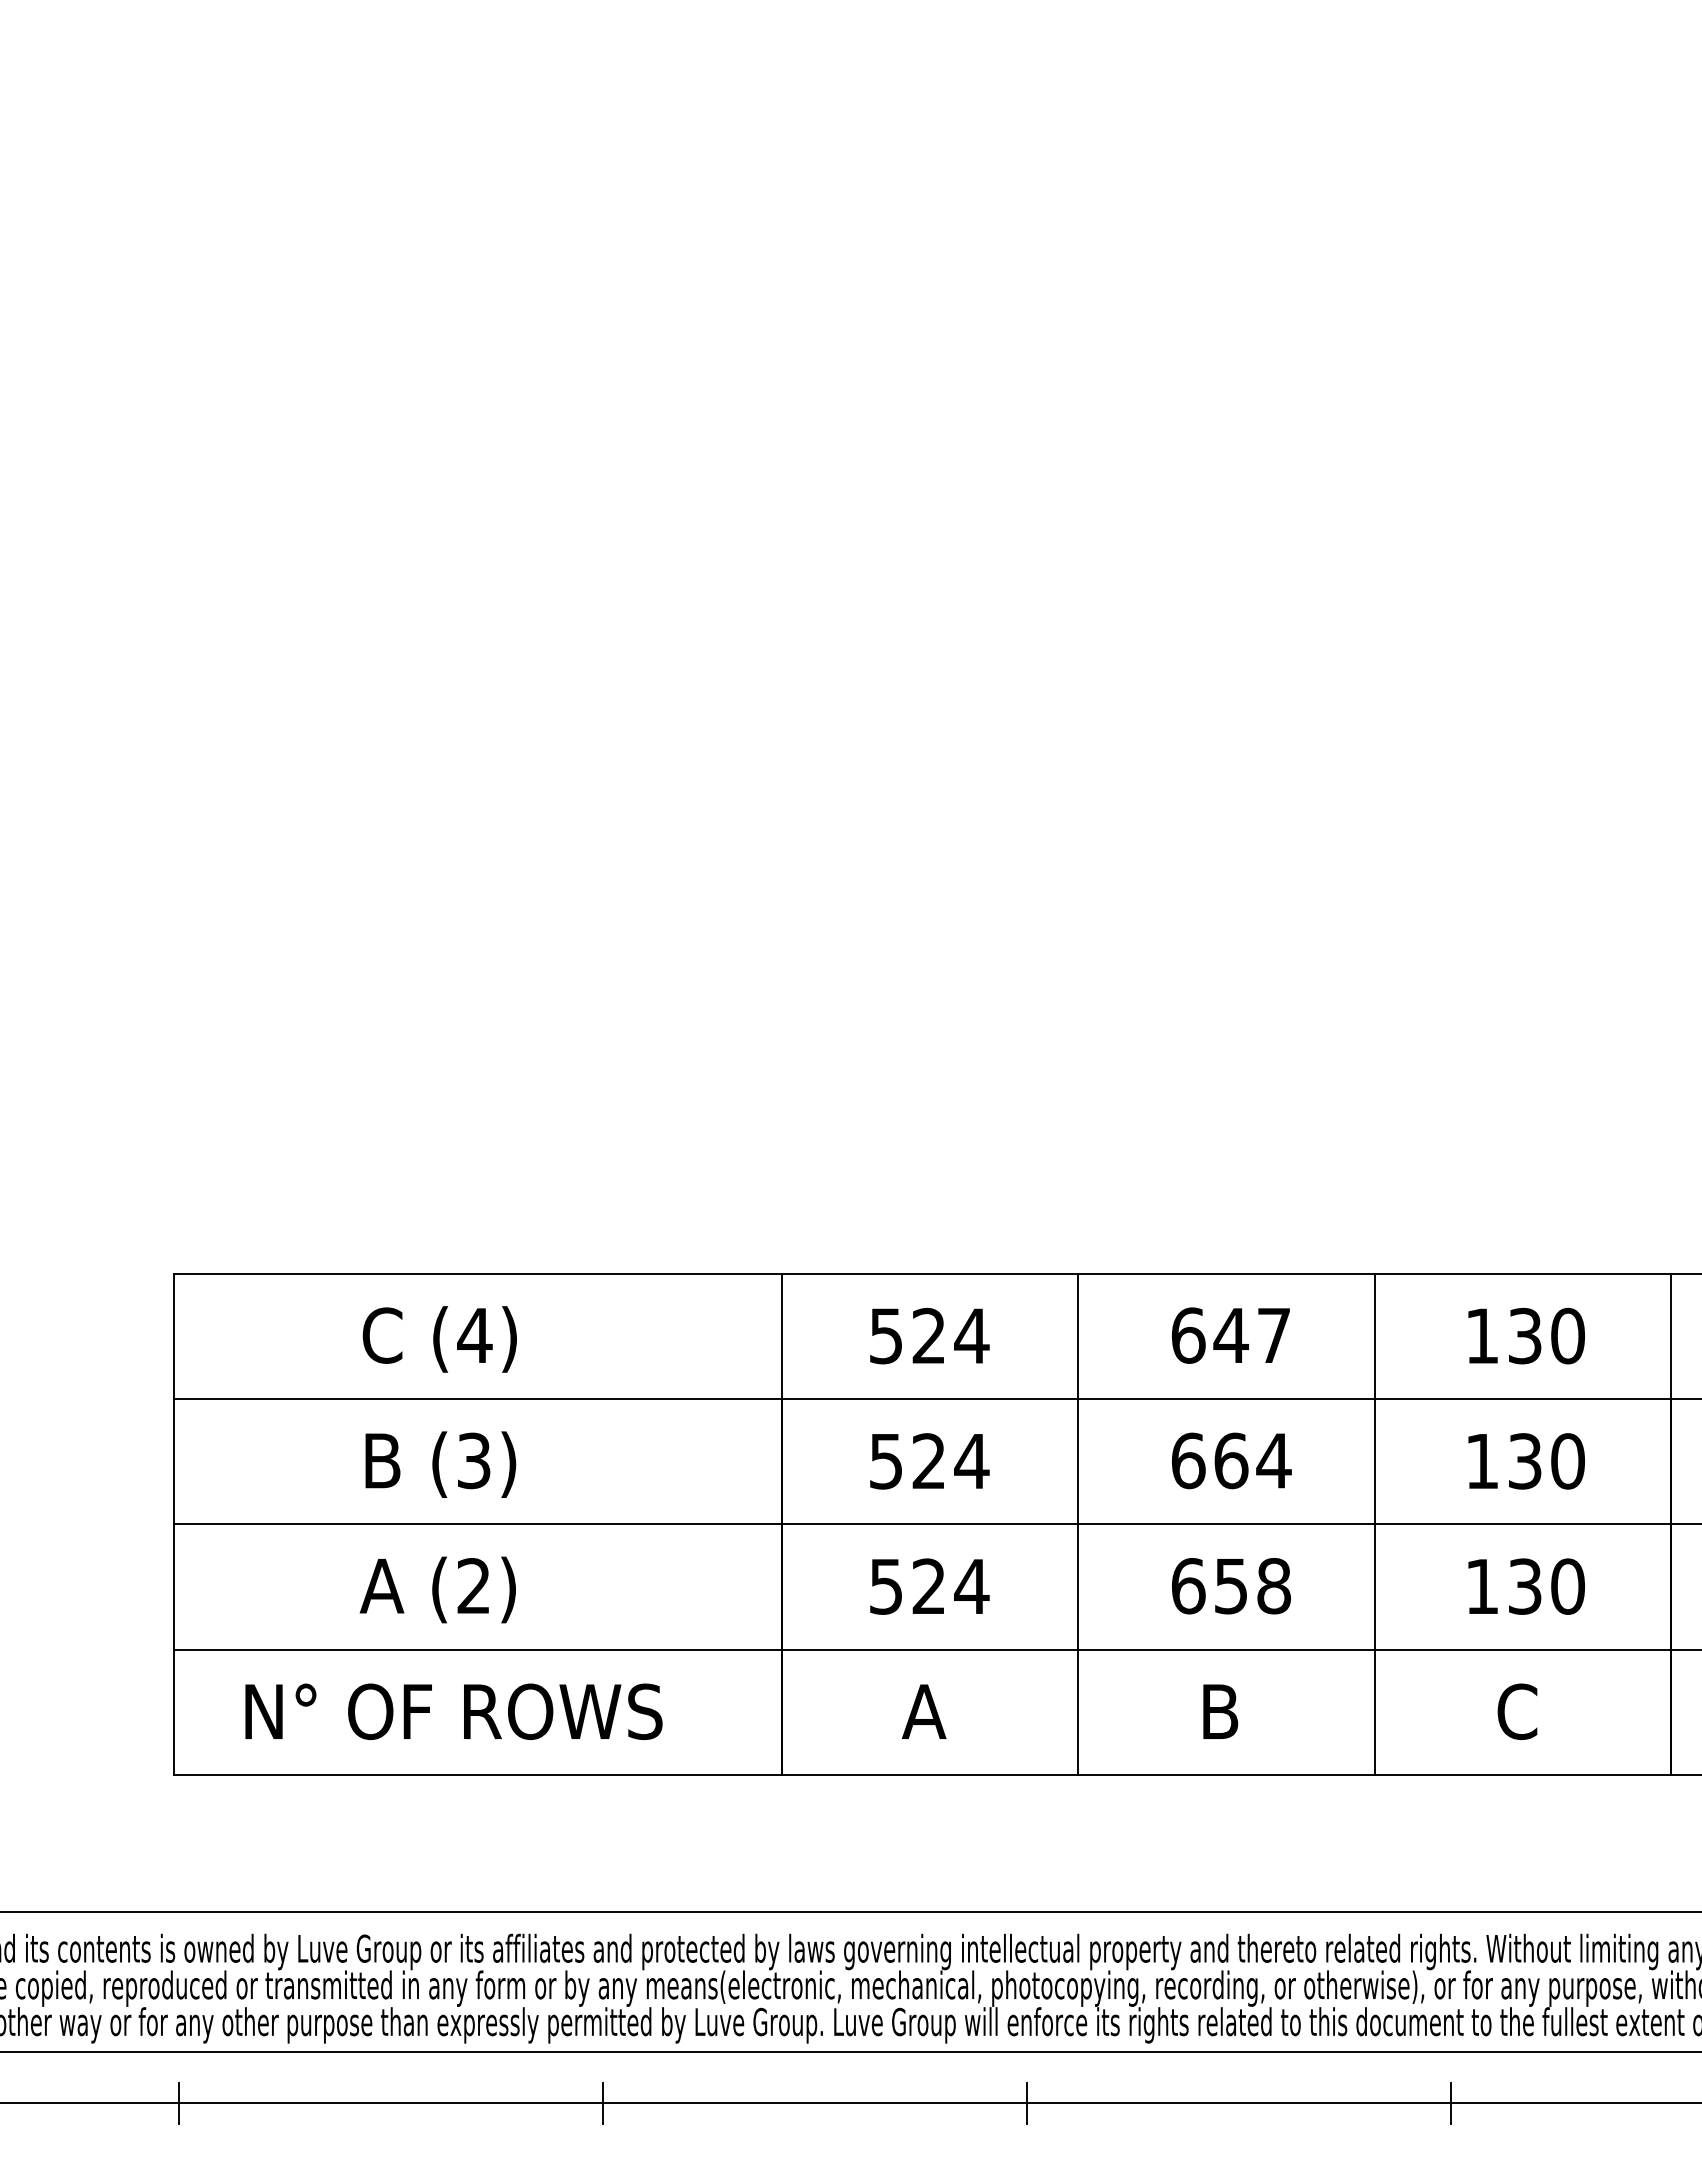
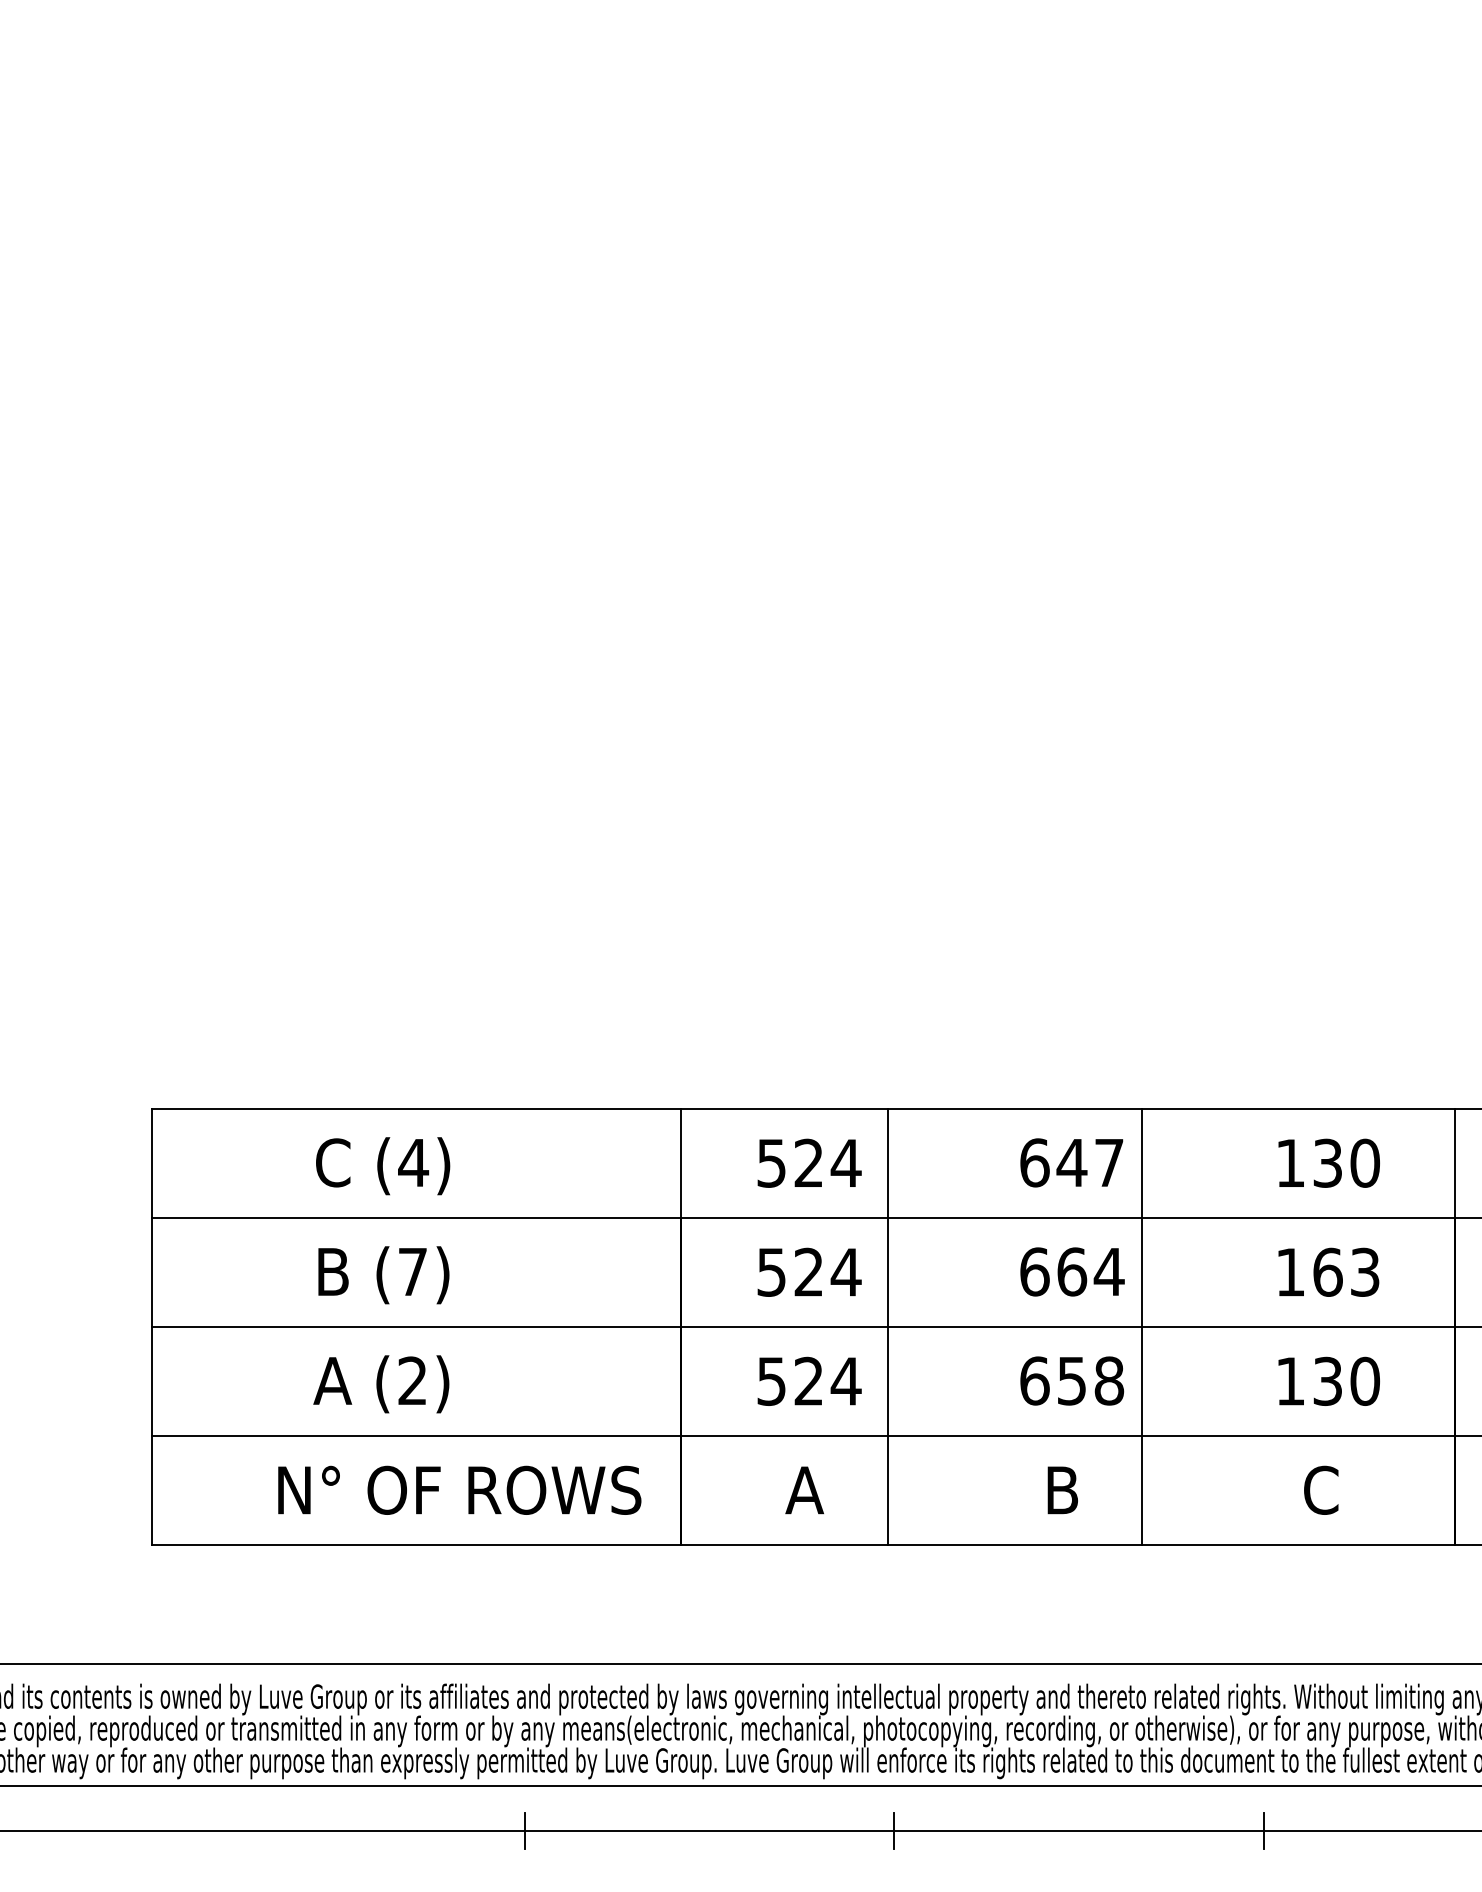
text: (474, 1460) -> (413, 1271), (3) -> (7)
text: (1546, 1461) -> (1346, 1272), 130 -> 163
line: (1078, 1523) -> (887, 1326), moved
line: (1374, 1523) -> (1141, 1326), moved
text: (453, 1711) -> (459, 1490), moved
line: (179, 2103) -> (156, 1831), removed

